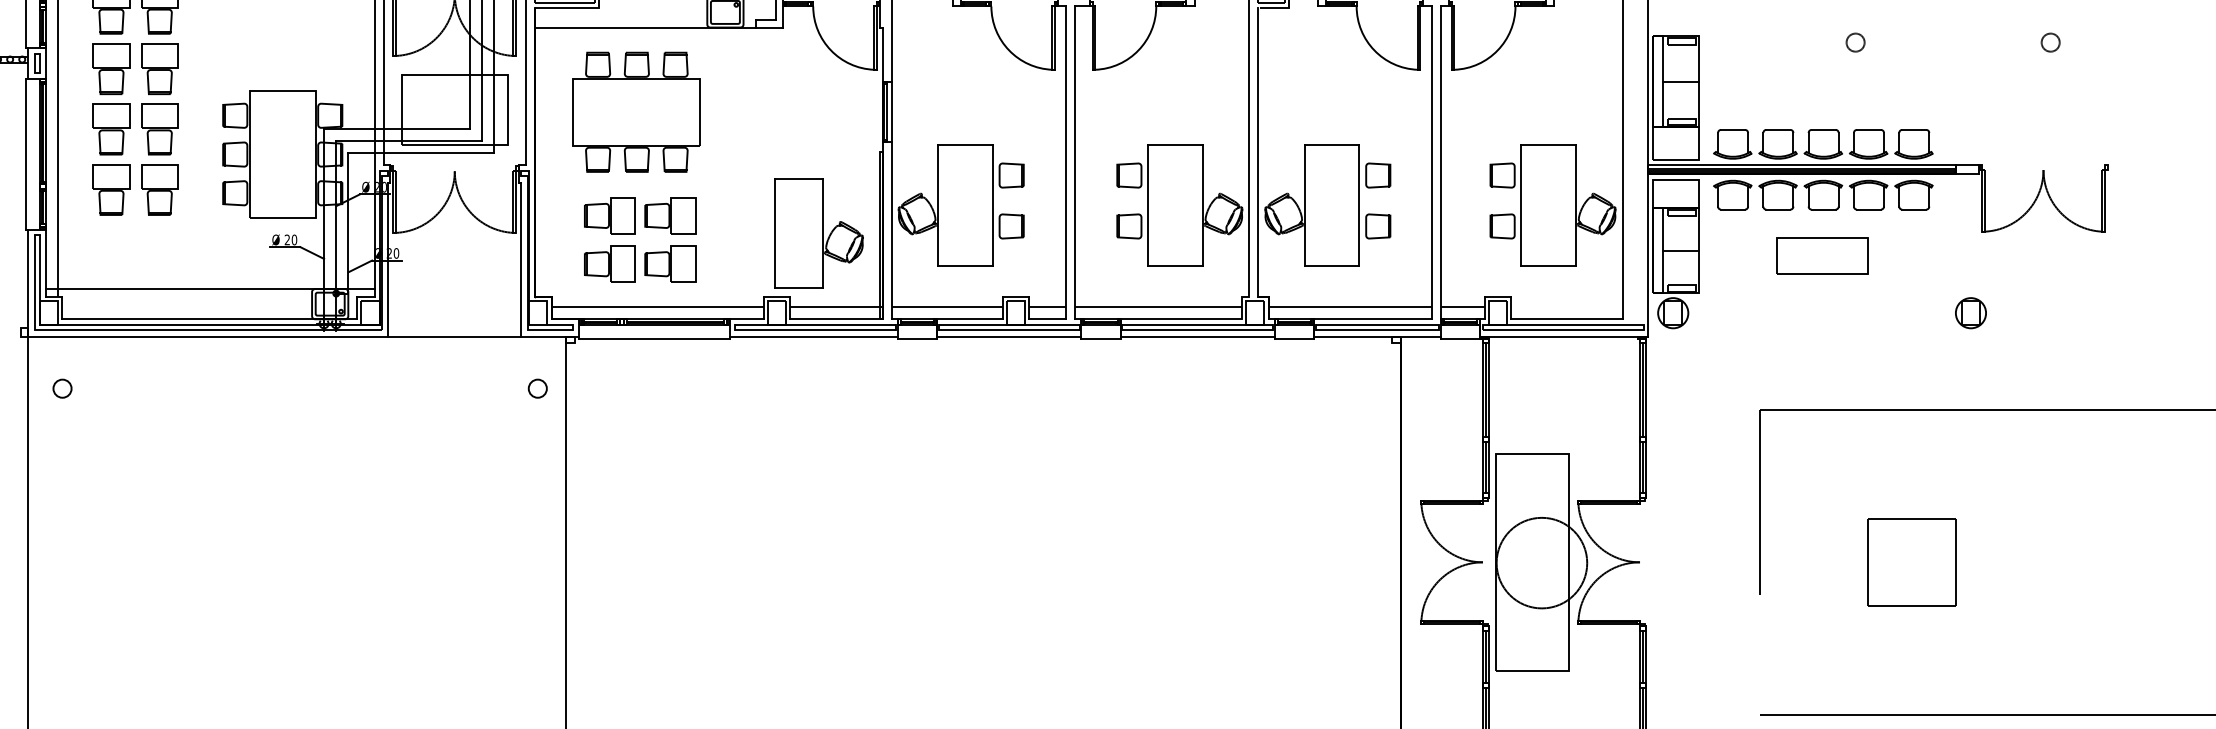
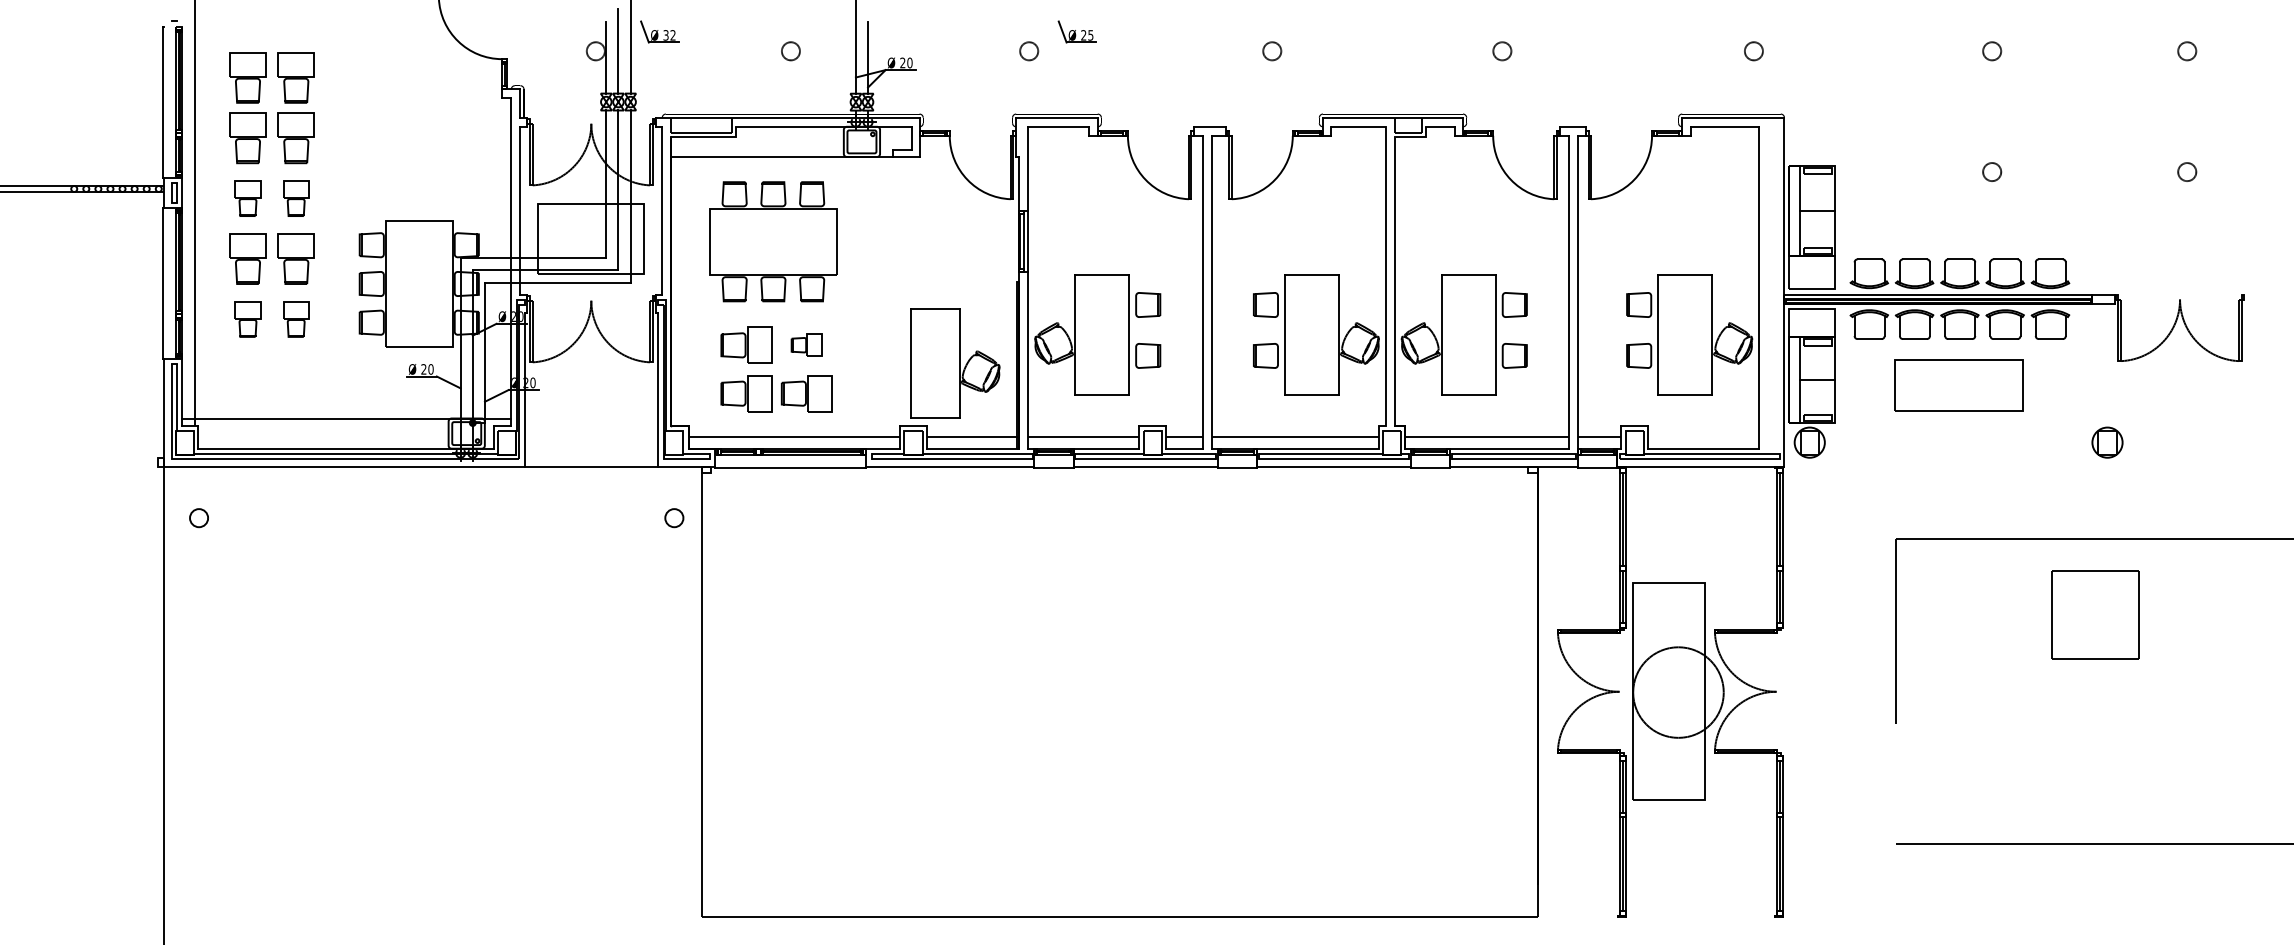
part: (110, 69) -> (247, 198), size x0.7
part: (158, 69) -> (295, 198), size x0.7
part: (110, 190) -> (247, 319), size x0.7
part: (158, 190) -> (295, 319), size x0.7
part: (669, 215) -> (806, 344), size x0.6
part: (1821, 256) -> (1958, 385), size x1.4
part: (1911, 562) -> (2095, 614), moved

